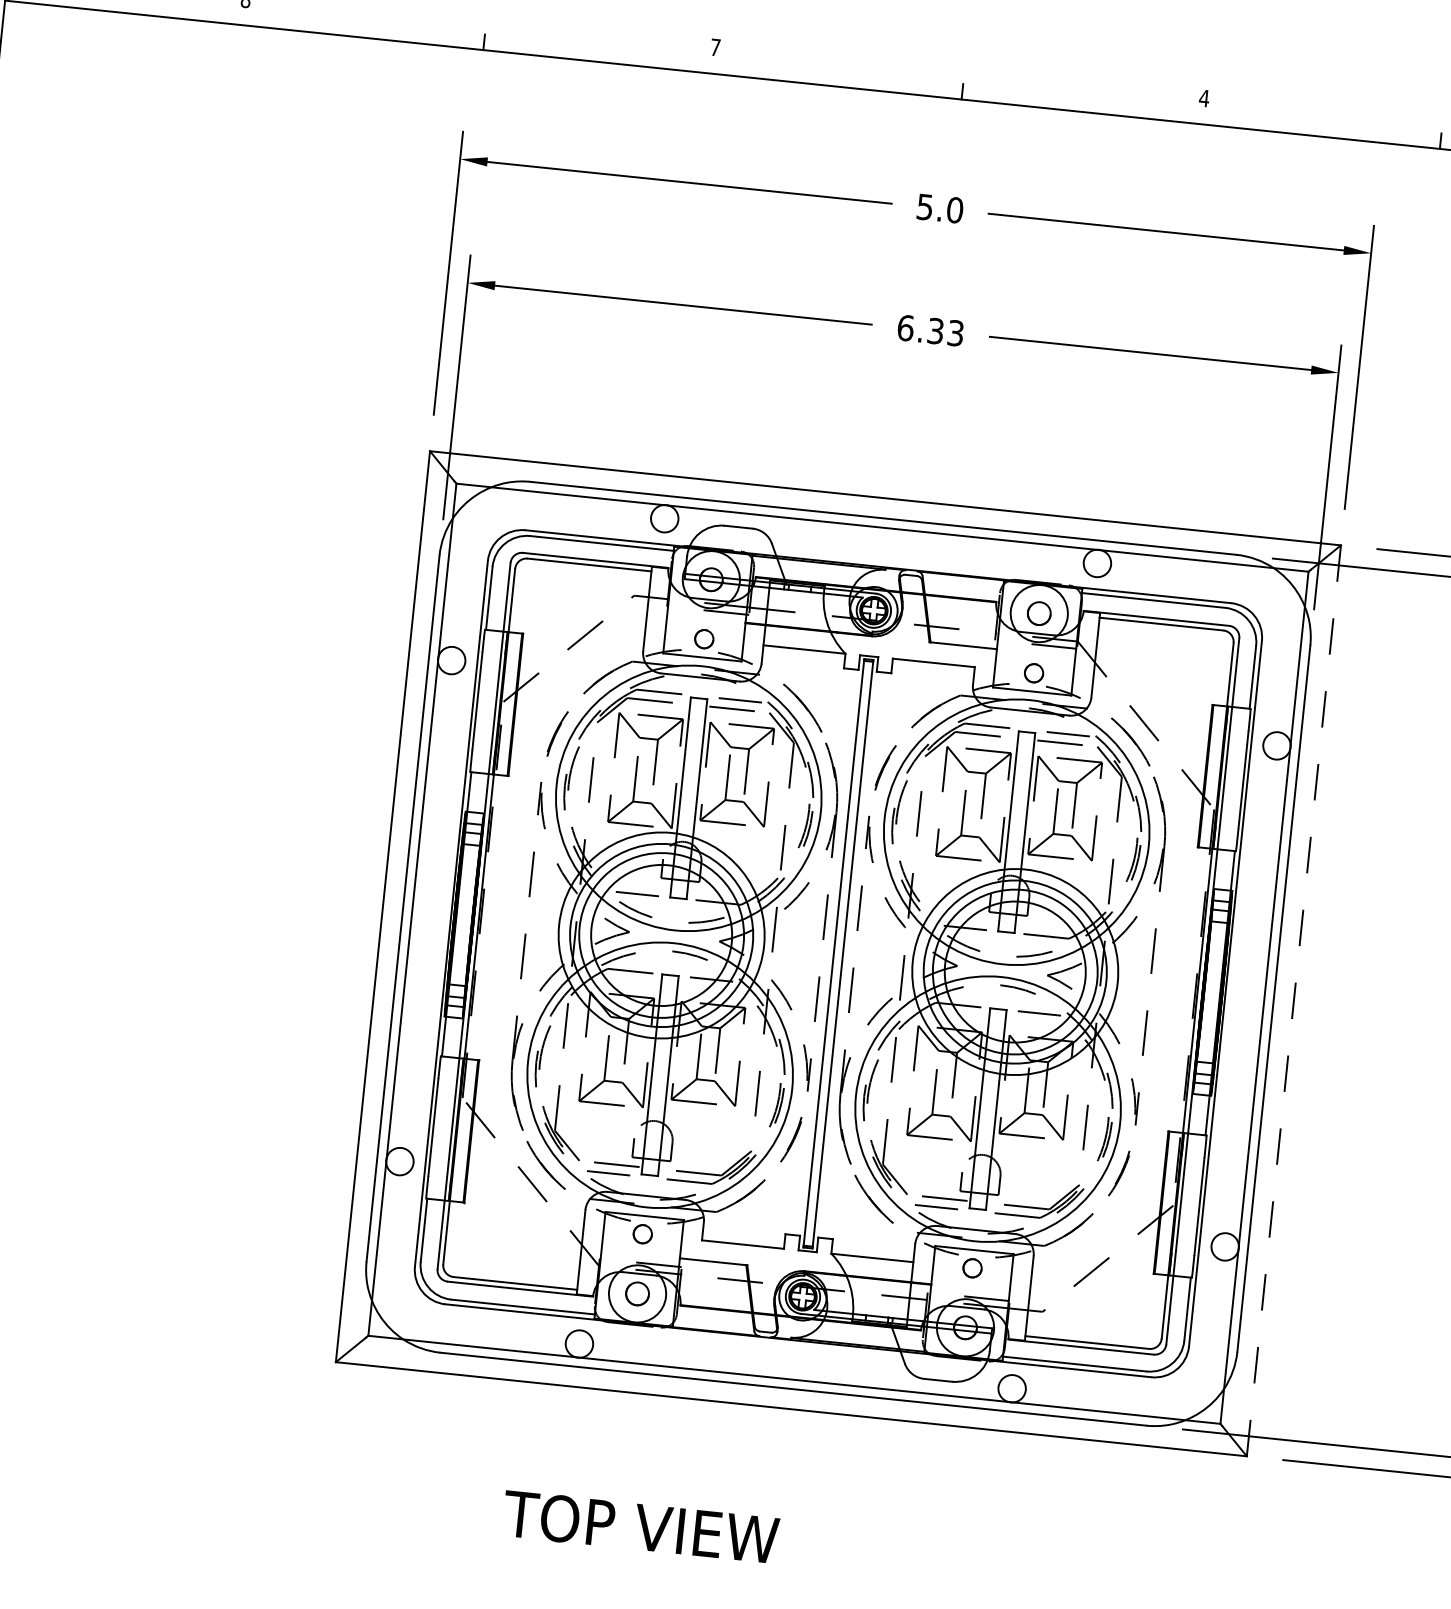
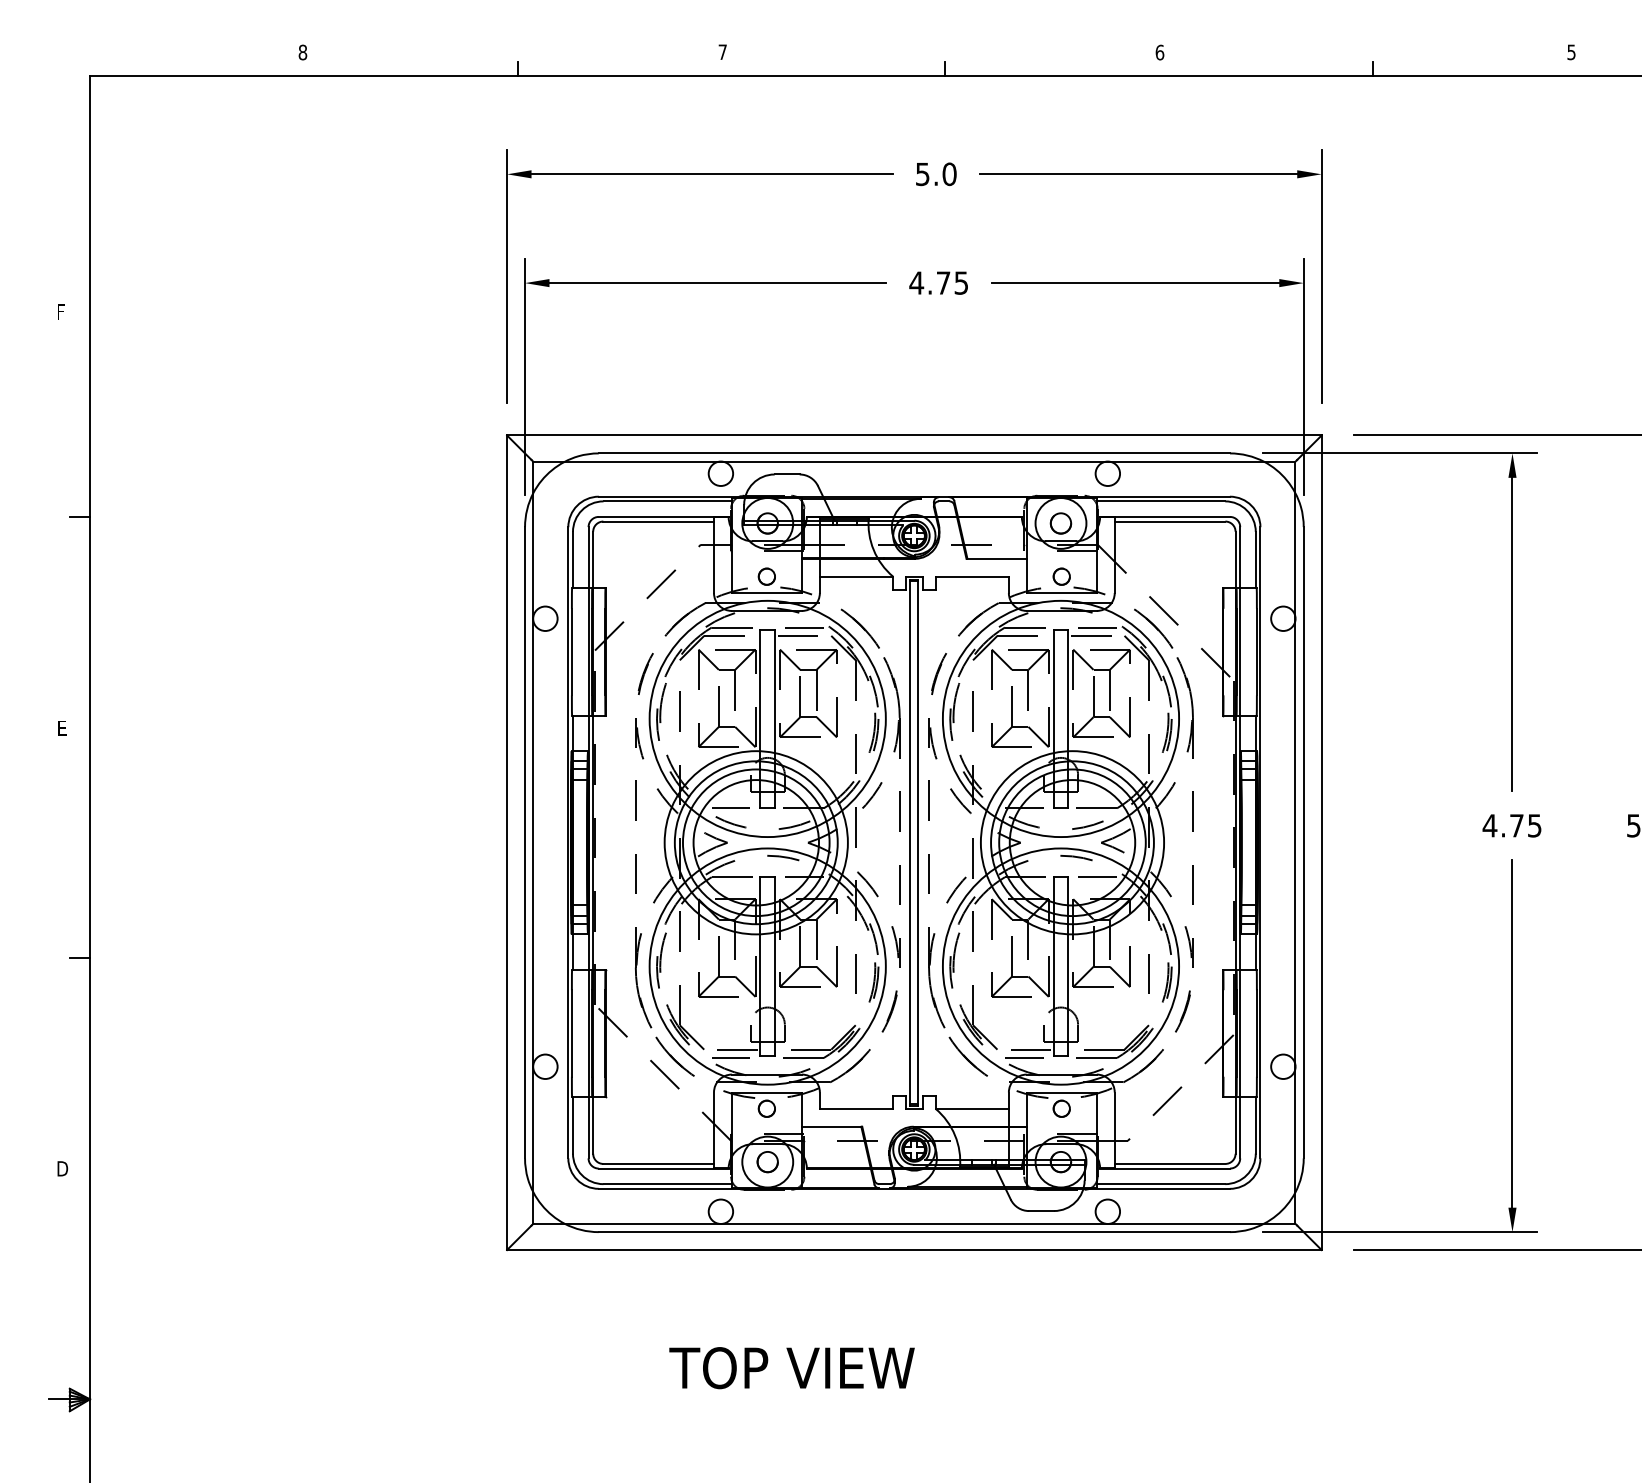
text: (1203, 98) -> (1159, 52), 4 -> 6
text: (930, 329) -> (938, 282), 6.33 -> 4.75
line: (1293, 1001) -> (1321, 843), dashed -> solid

